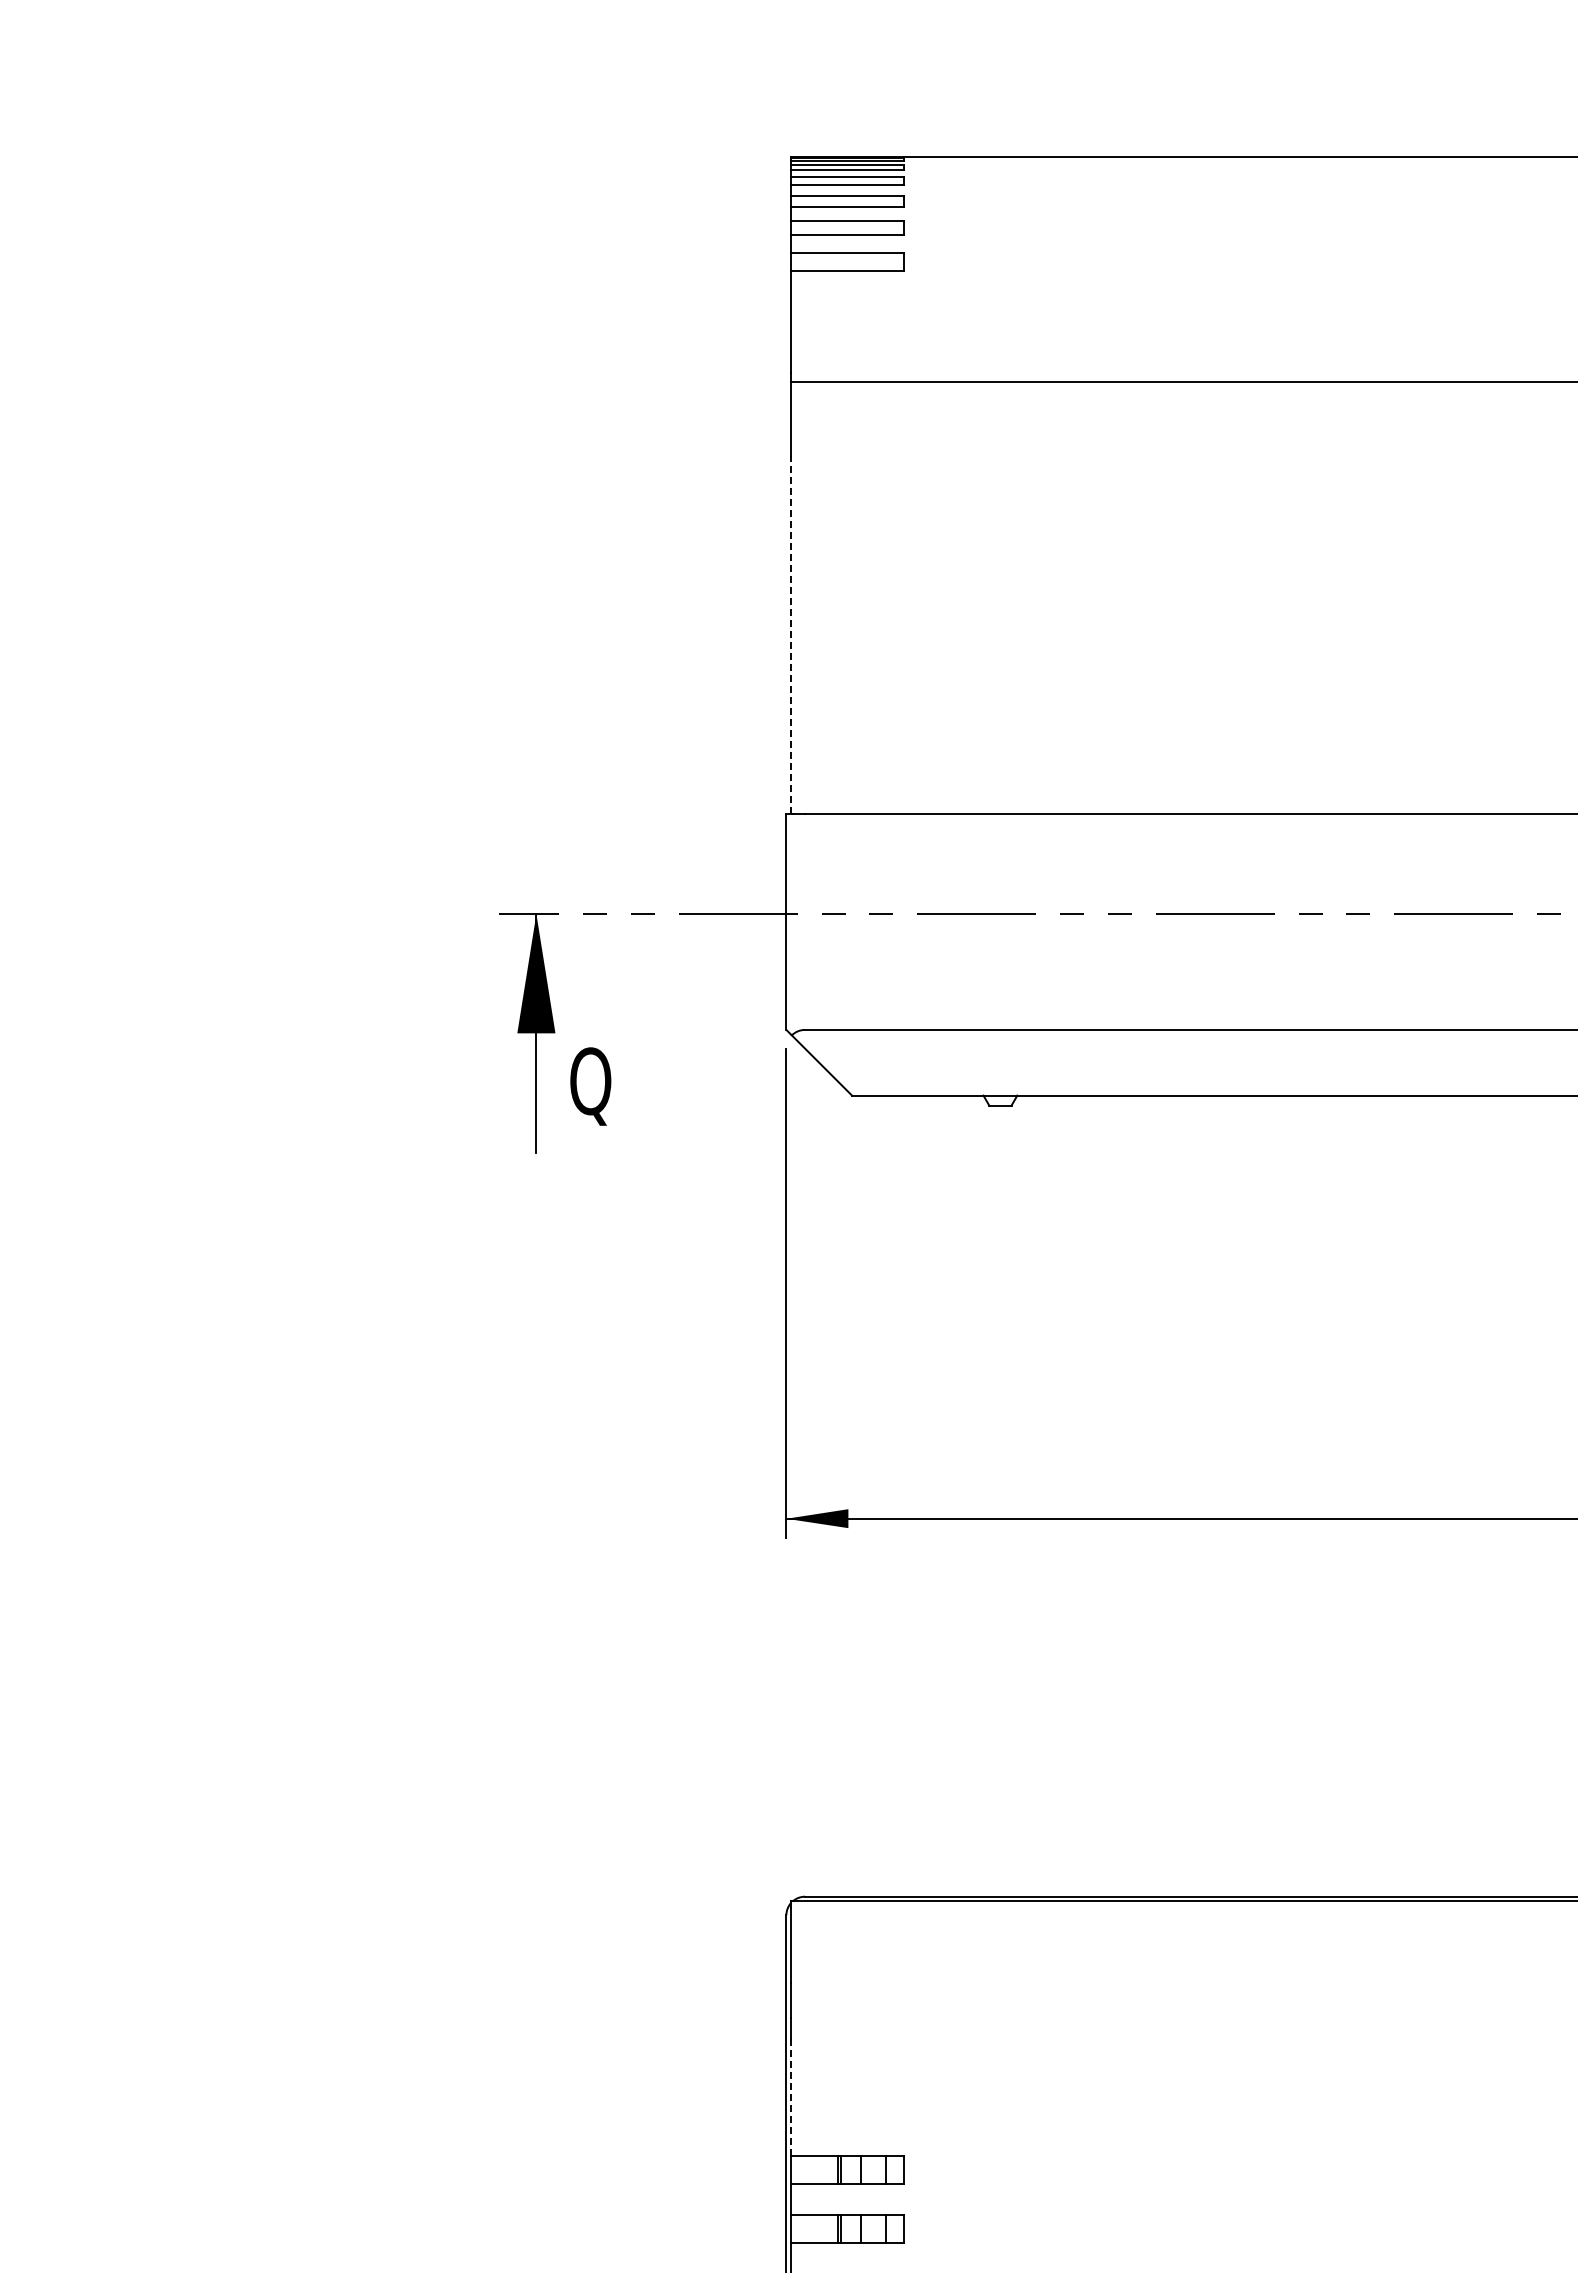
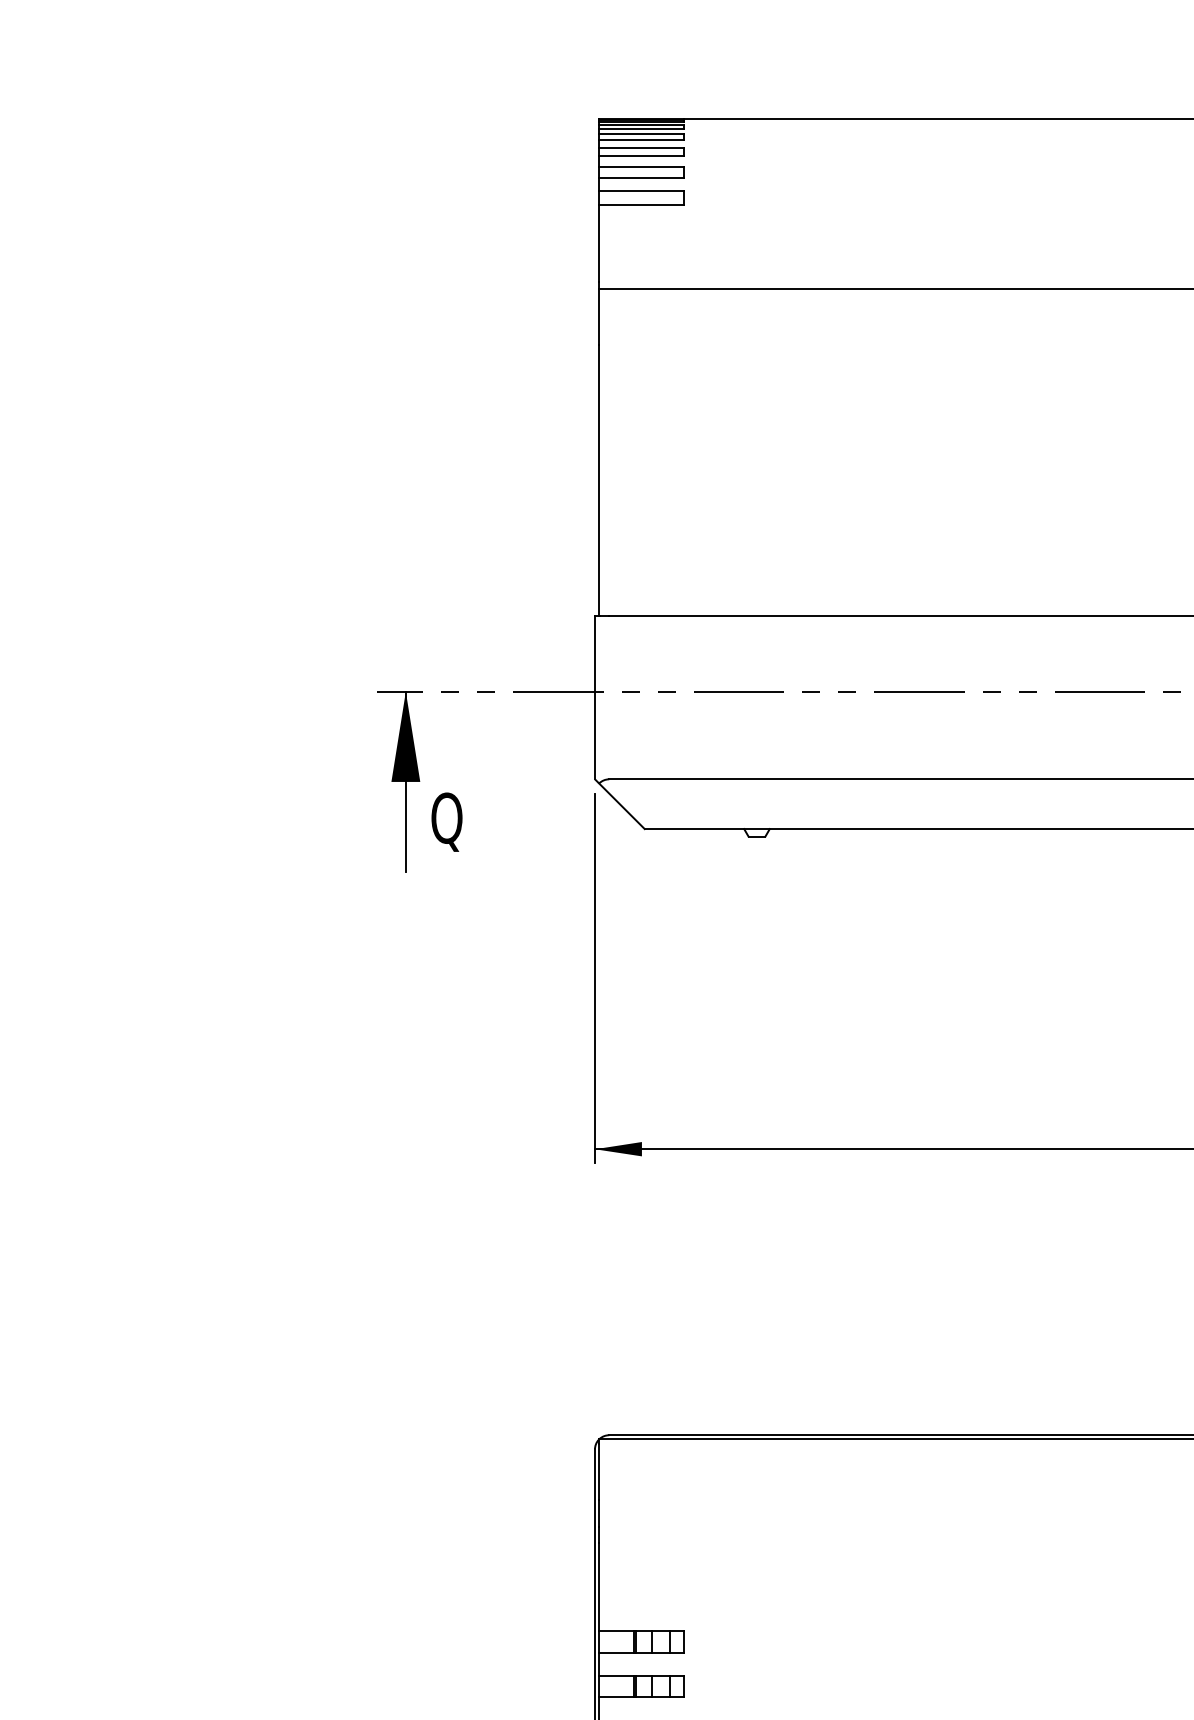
line: (791, 634) -> (598, 480), dashed -> solid
line: (791, 2097) -> (598, 1587), dashed -> solid

